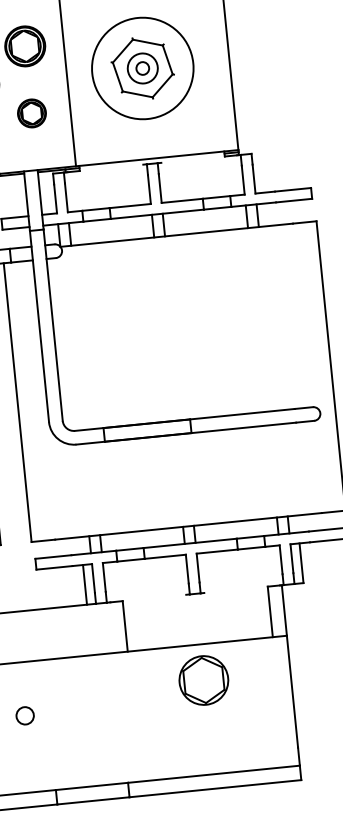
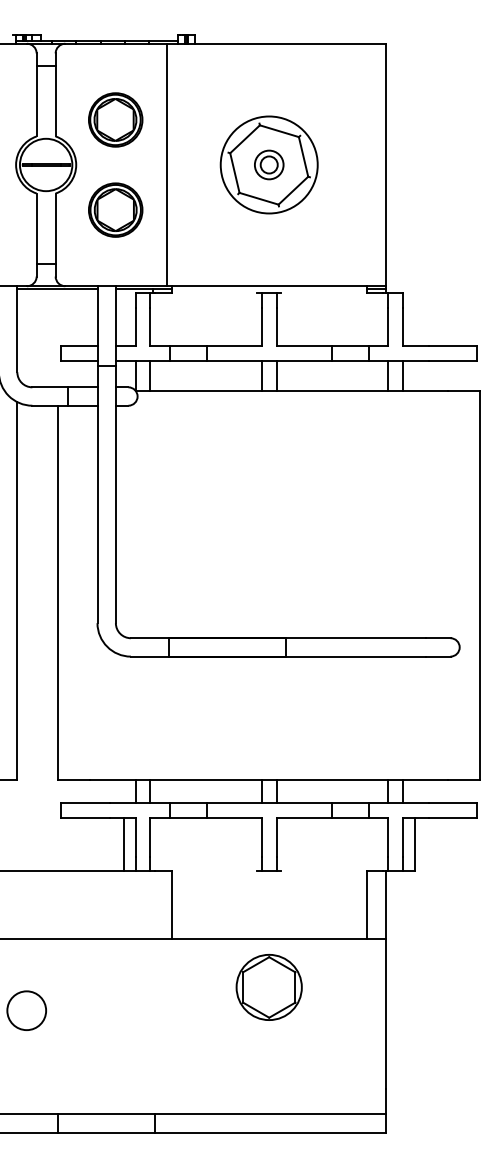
circle: (142, 68) -> (268, 164), size x0.71
circle: (142, 68) -> (268, 164), size x0.71
part: (31, 113) -> (115, 209), size x1.43
circle: (24, 715) -> (26, 1010), size x1.67

